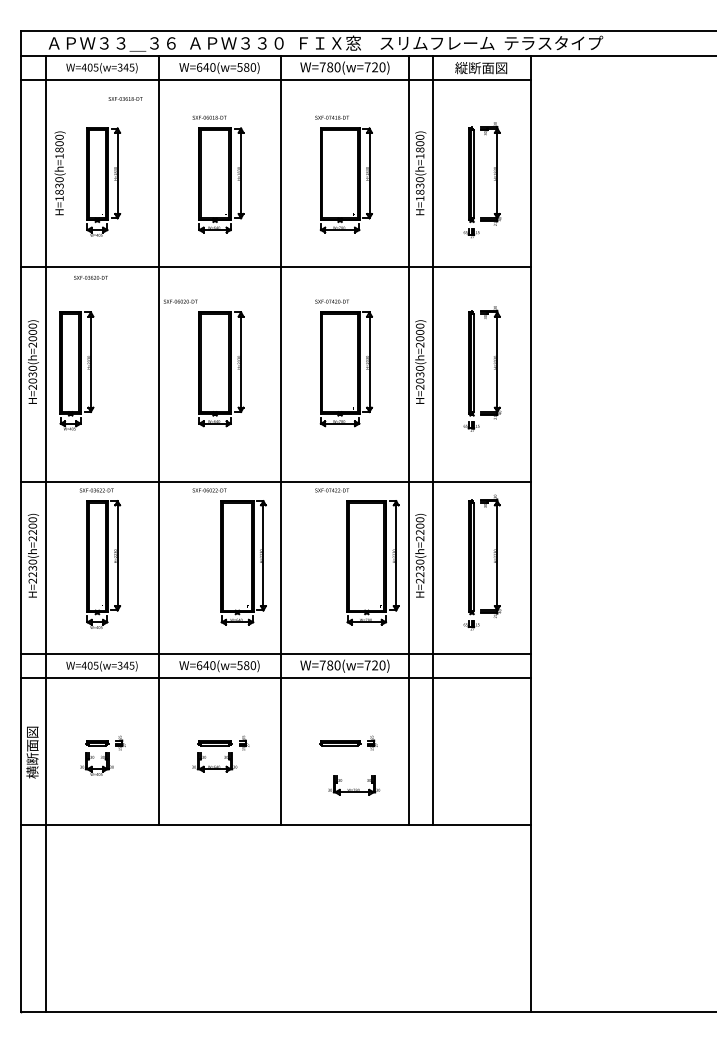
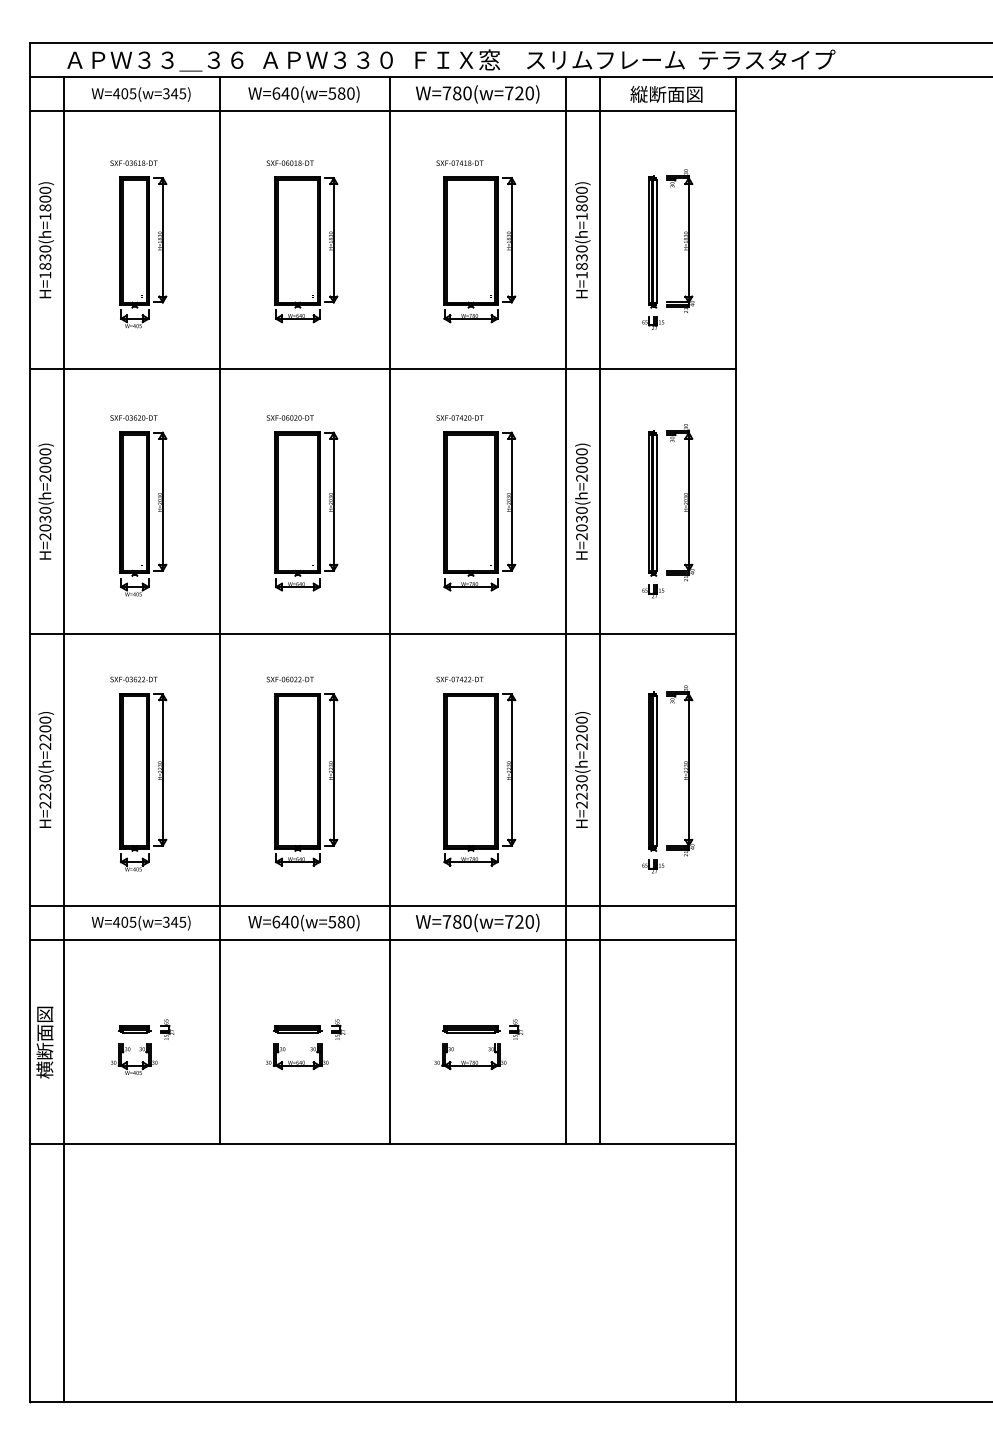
text: (125, 98) -> (133, 162), moved
text: (59, 173) -> (45, 240), moved
text: (90, 277) -> (133, 417), moved
text: (180, 301) -> (289, 417), moved
part: (76, 370) -> (143, 513), moved
line: (276, 481) -> (382, 634), moved
part: (243, 562) -> (306, 779), moved
part: (372, 562) -> (479, 779), moved
part: (354, 785) -> (470, 1056), moved

